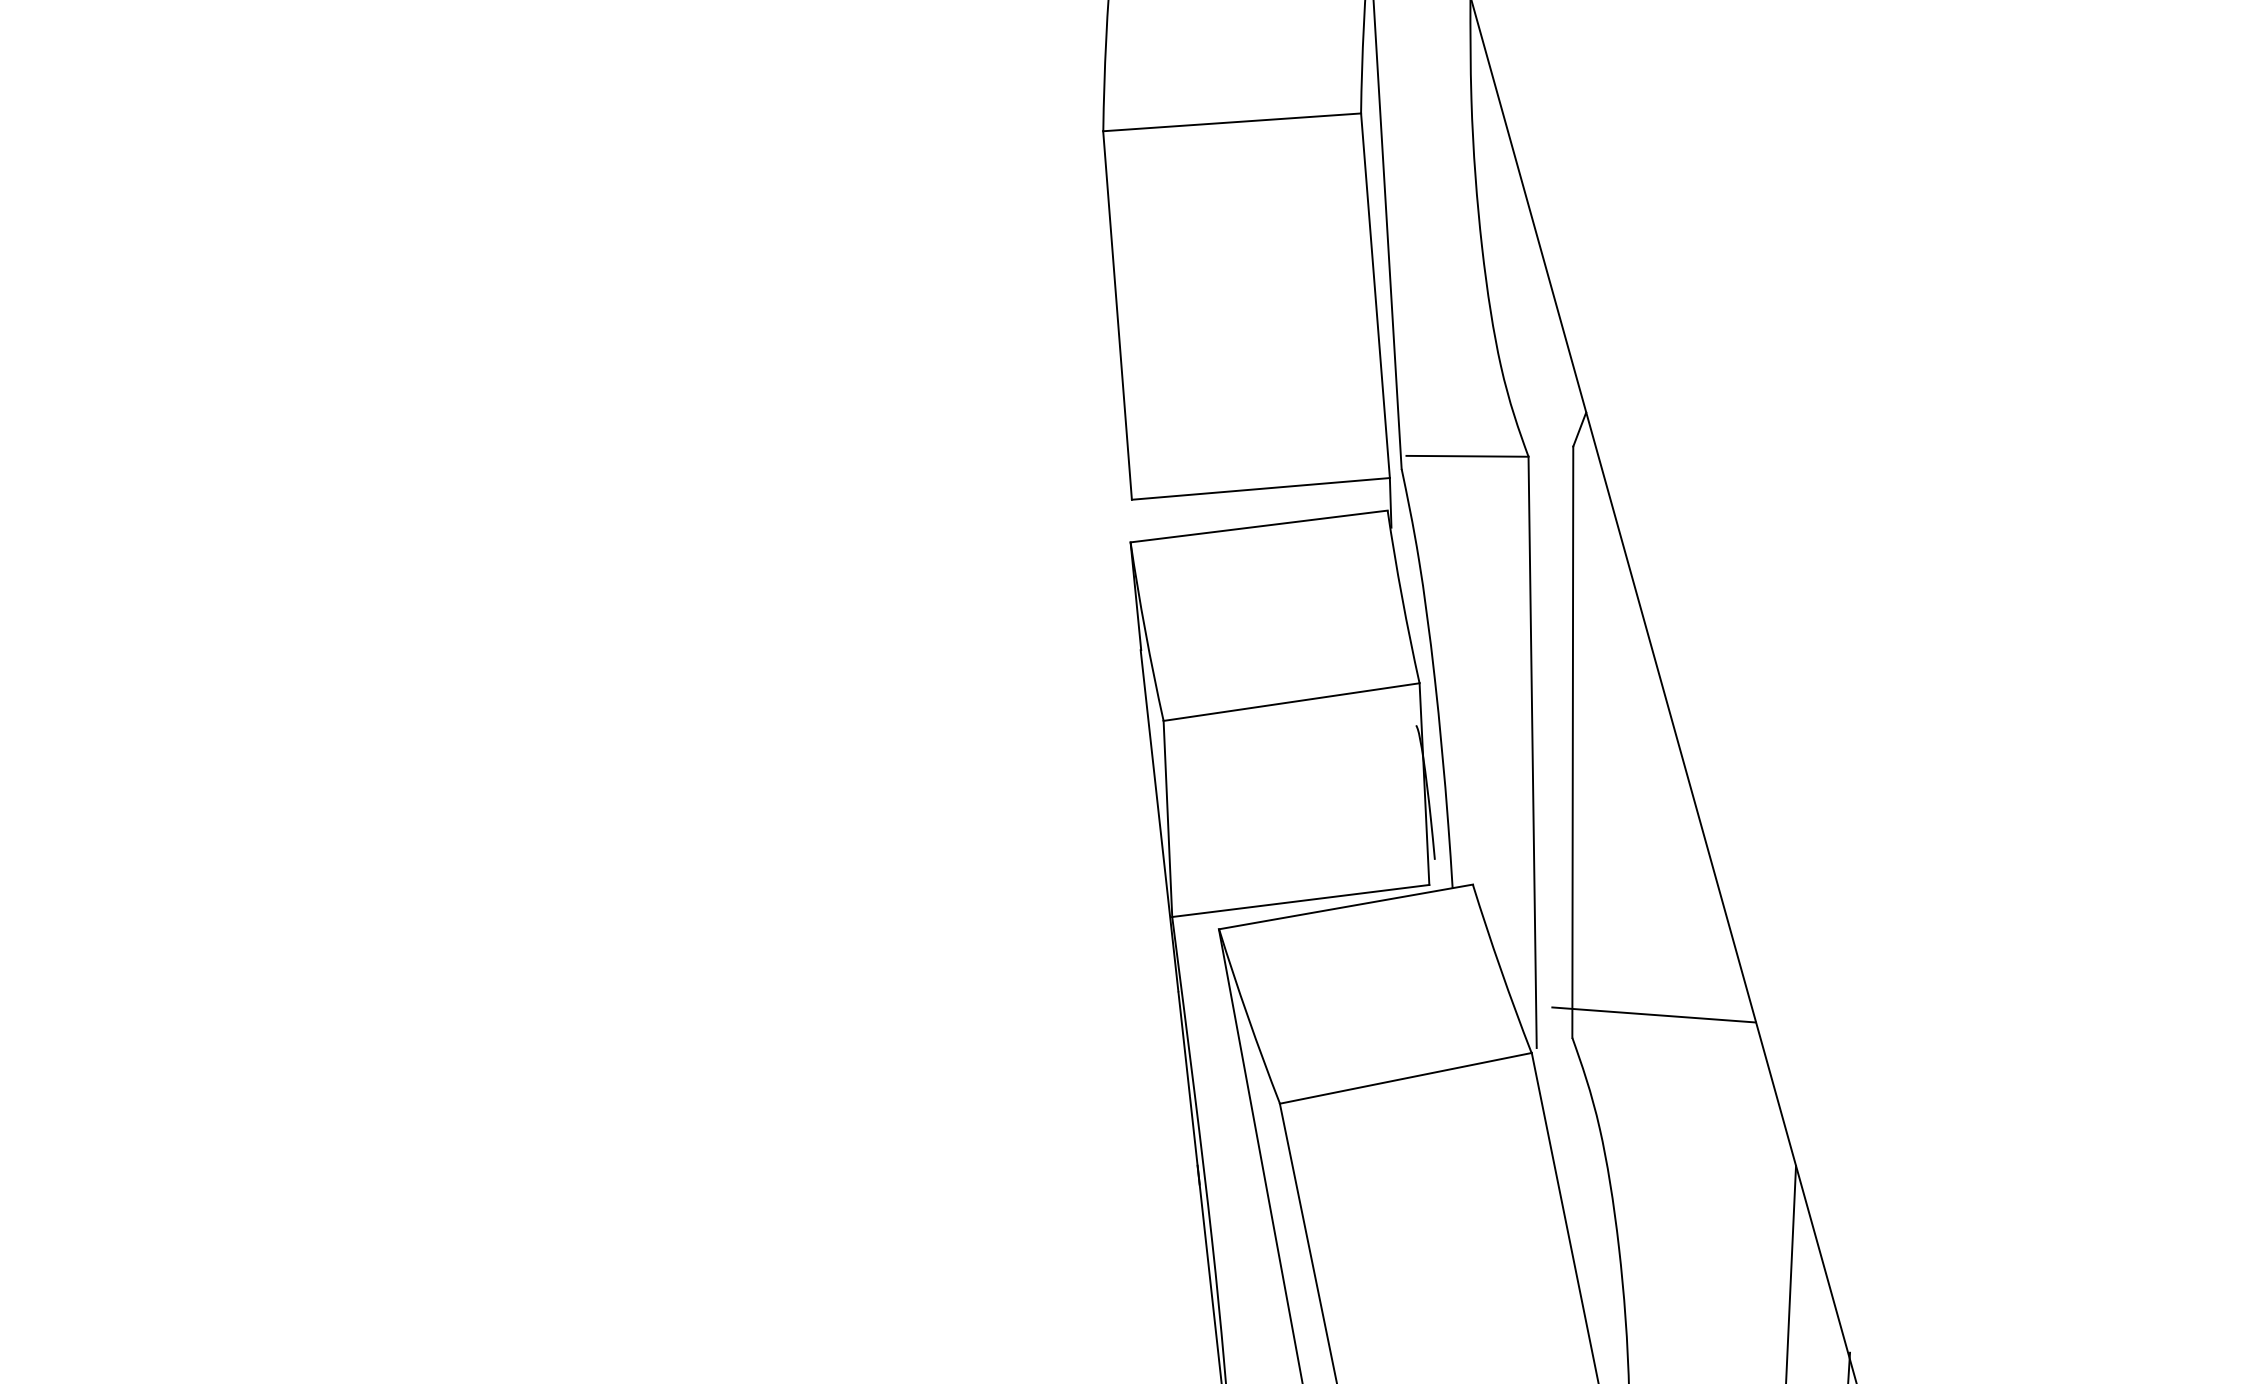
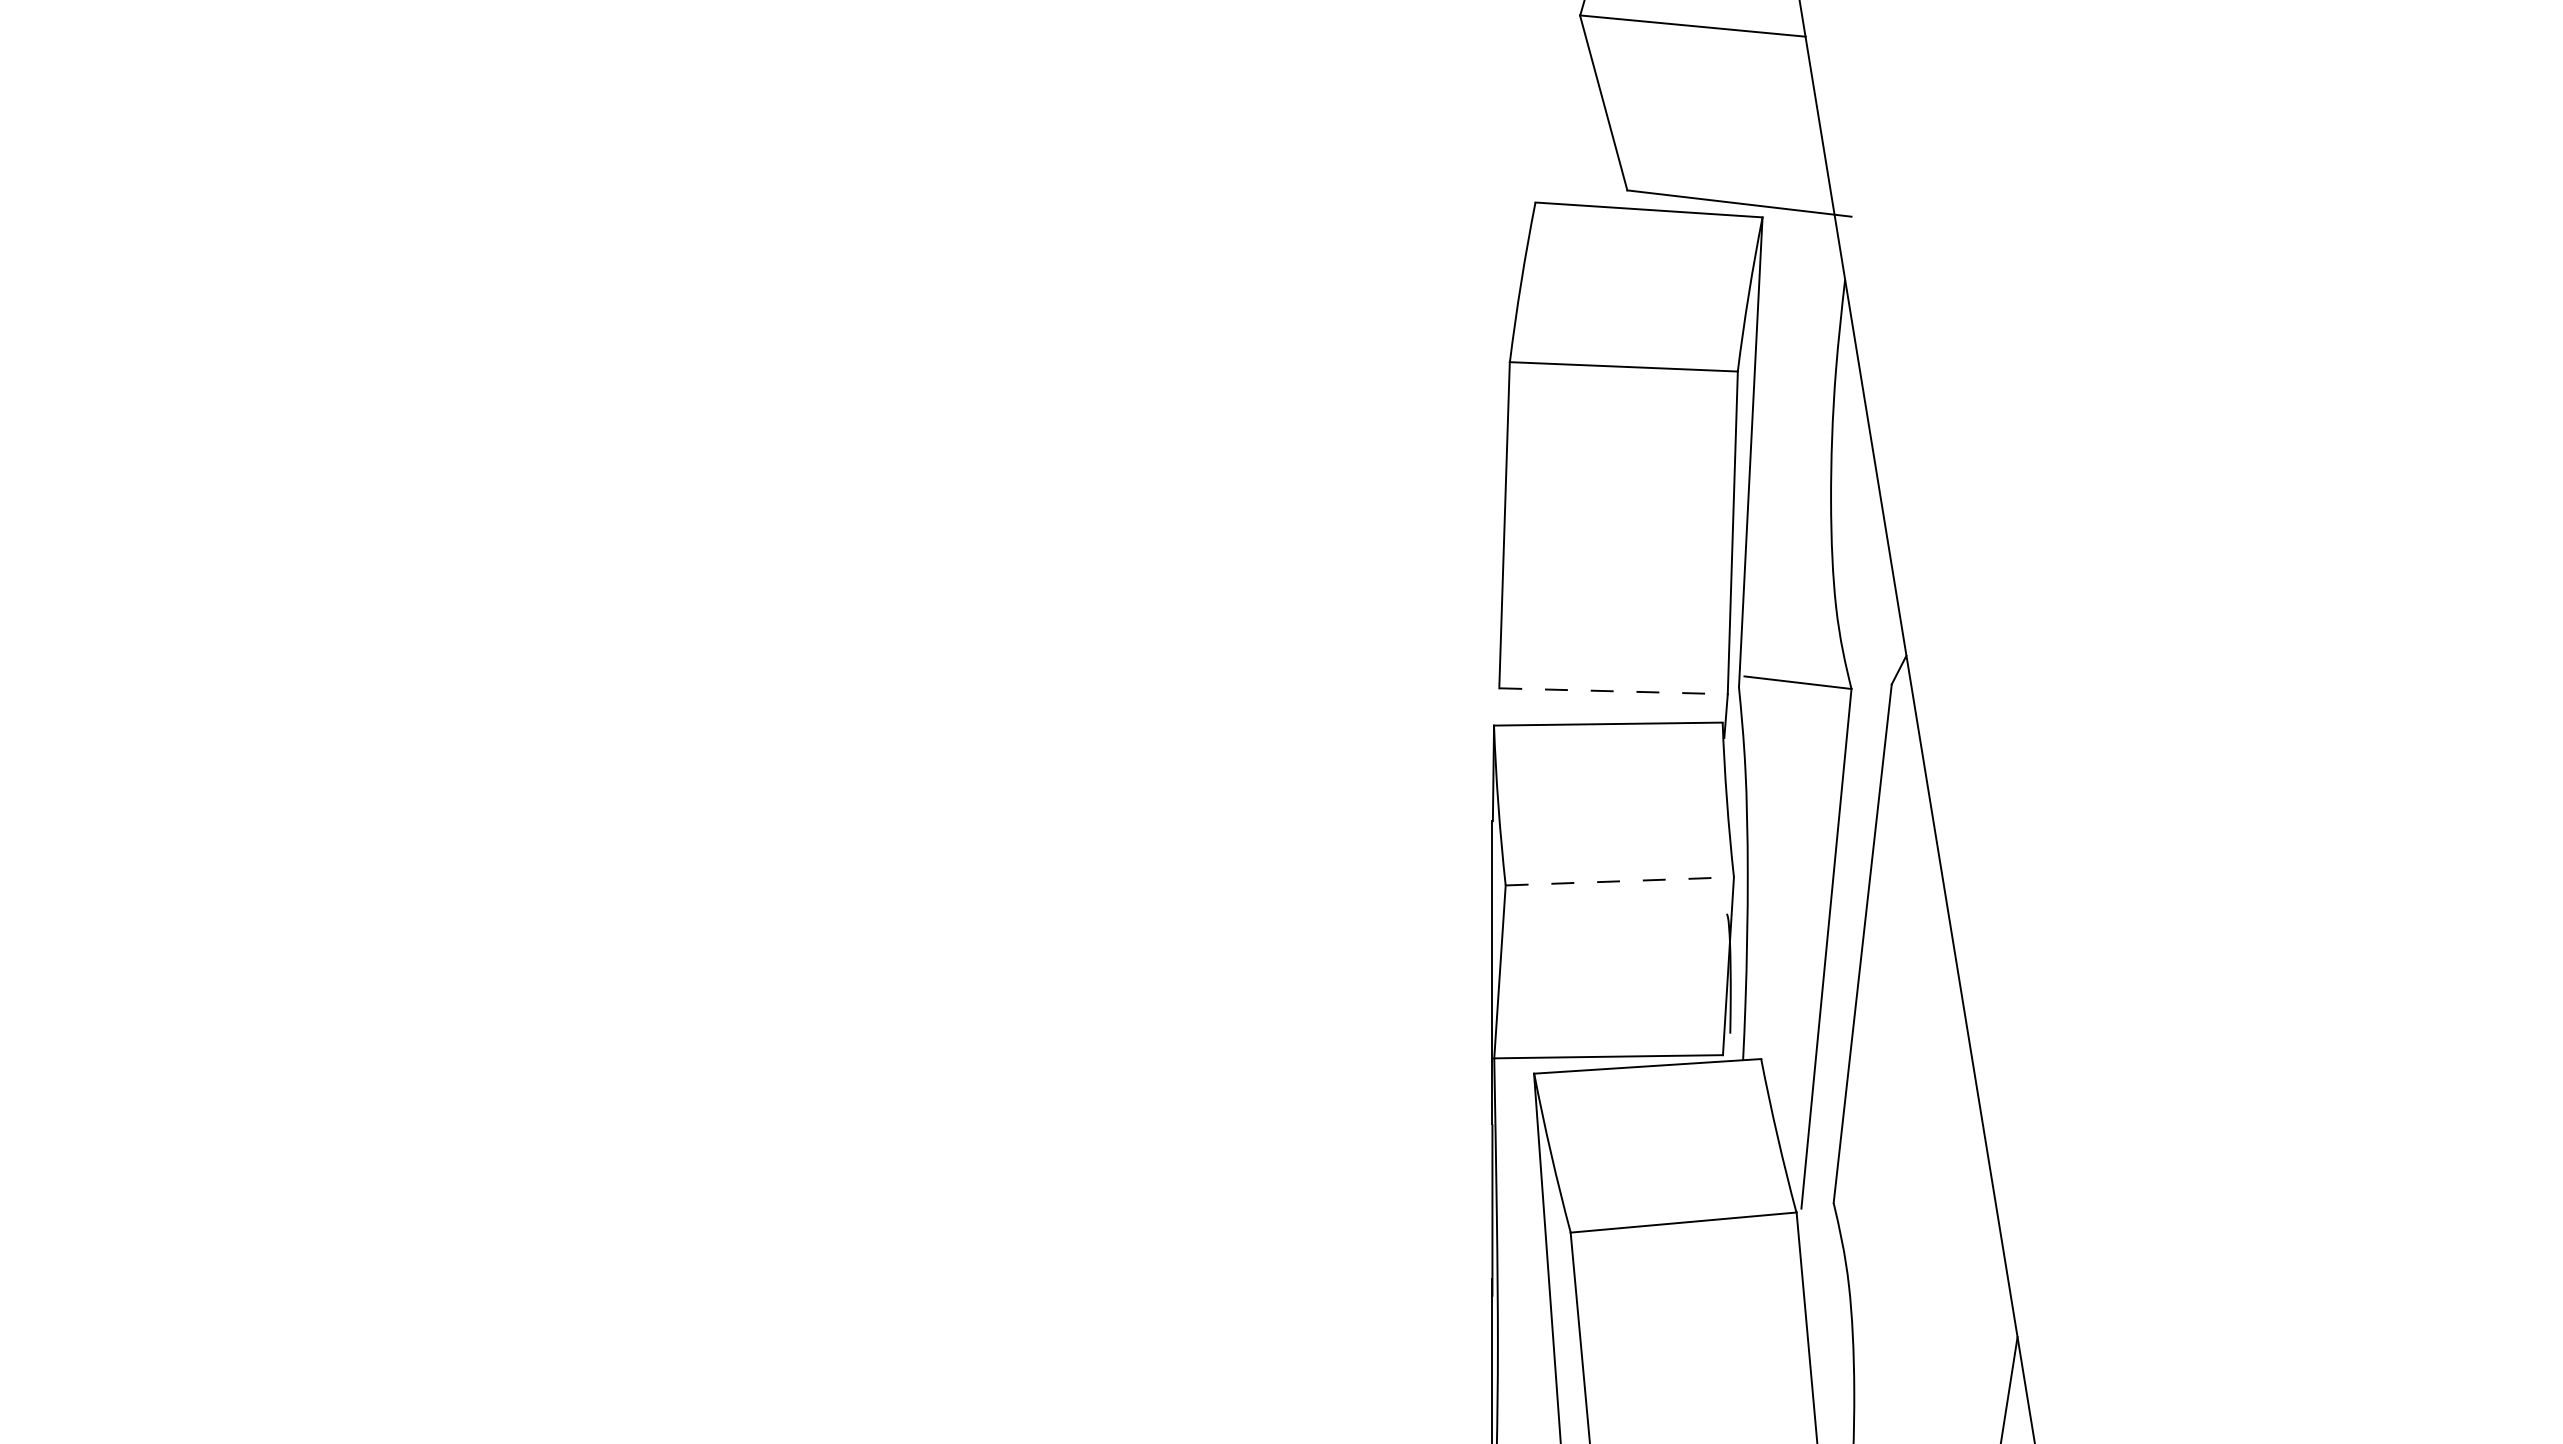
line: (1262, 489) -> (1614, 691), solid -> dashed
line: (1292, 702) -> (1620, 881), solid -> dashed
line: (1653, 1014) -> (1907, 1190), removed

